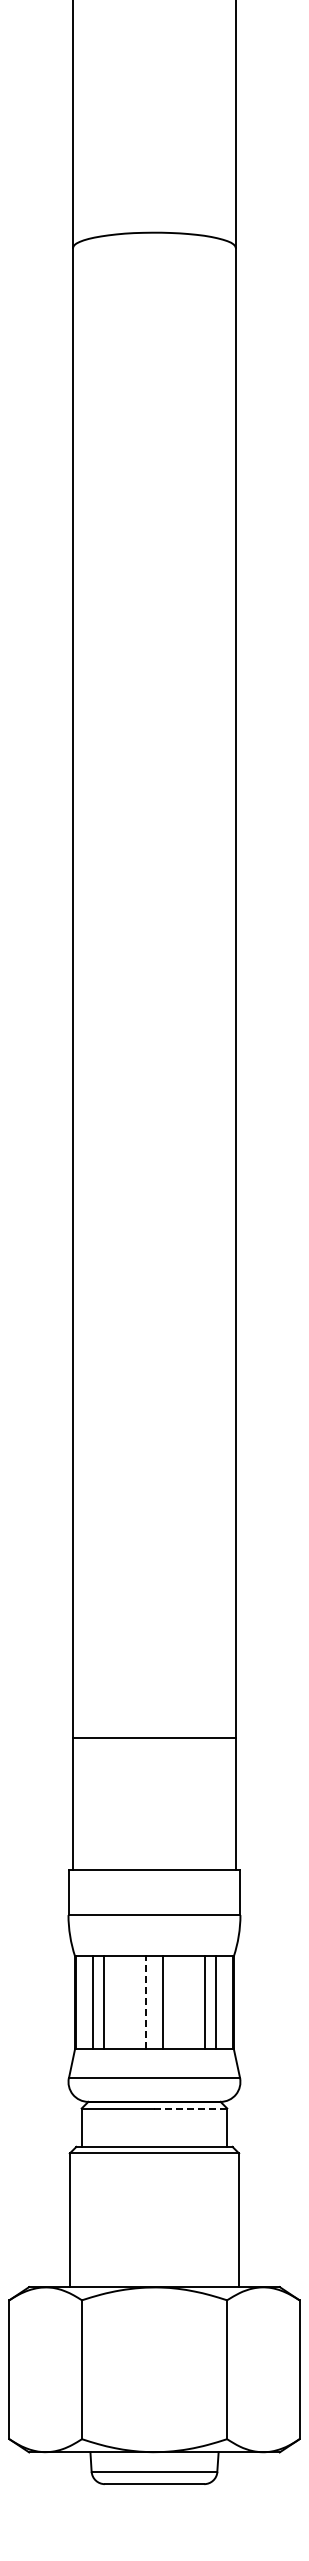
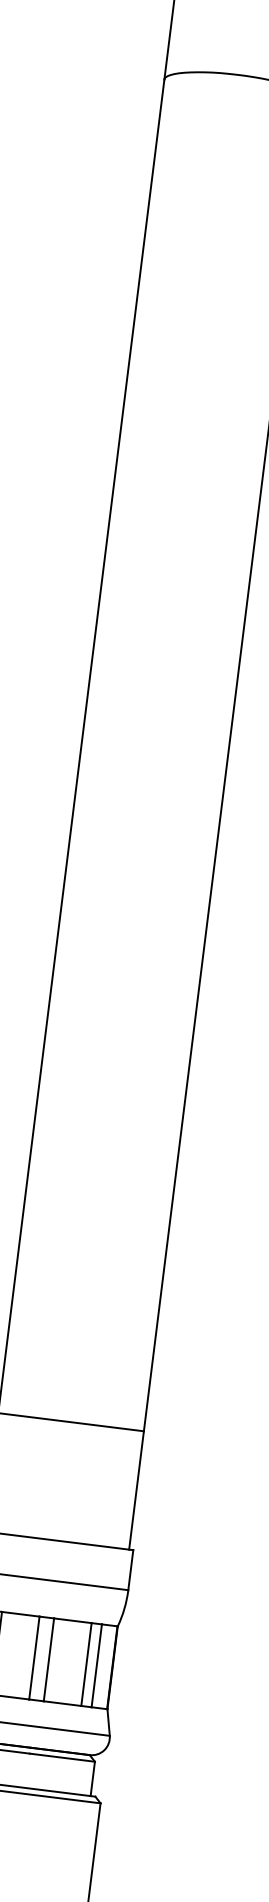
line: (146, 2002) -> (34, 1657), dashed -> solid
line: (191, 2108) -> (62, 1757), dashed -> solid

